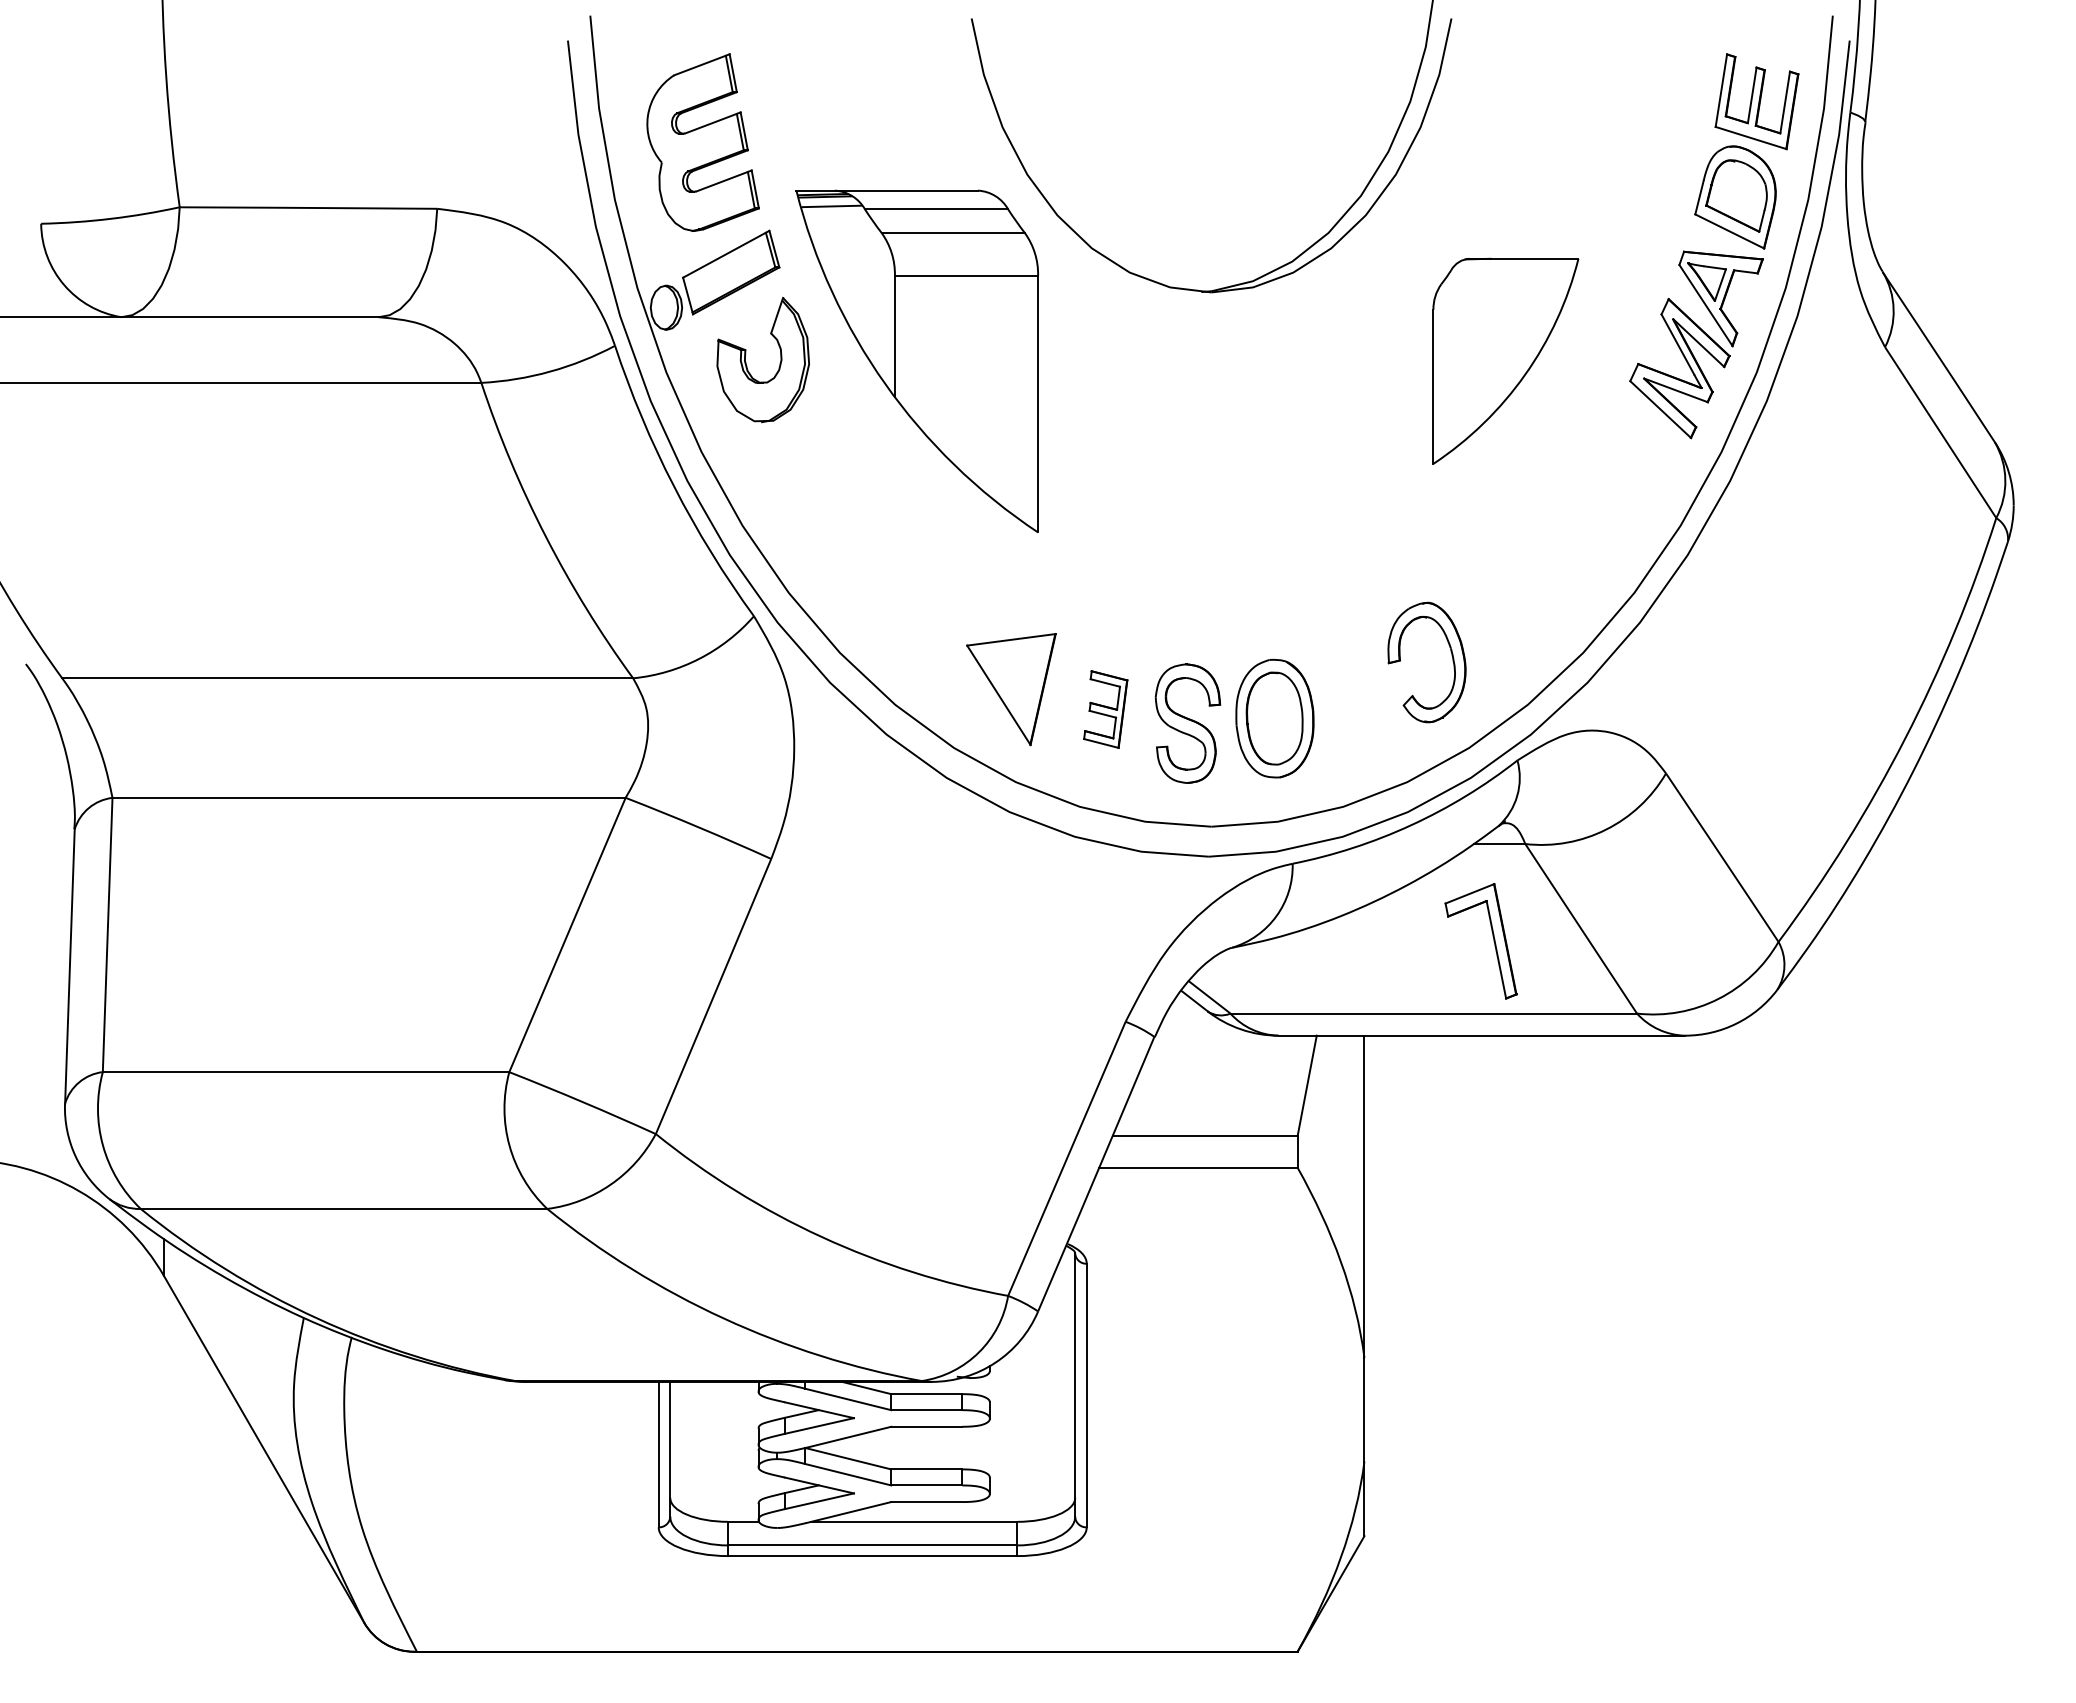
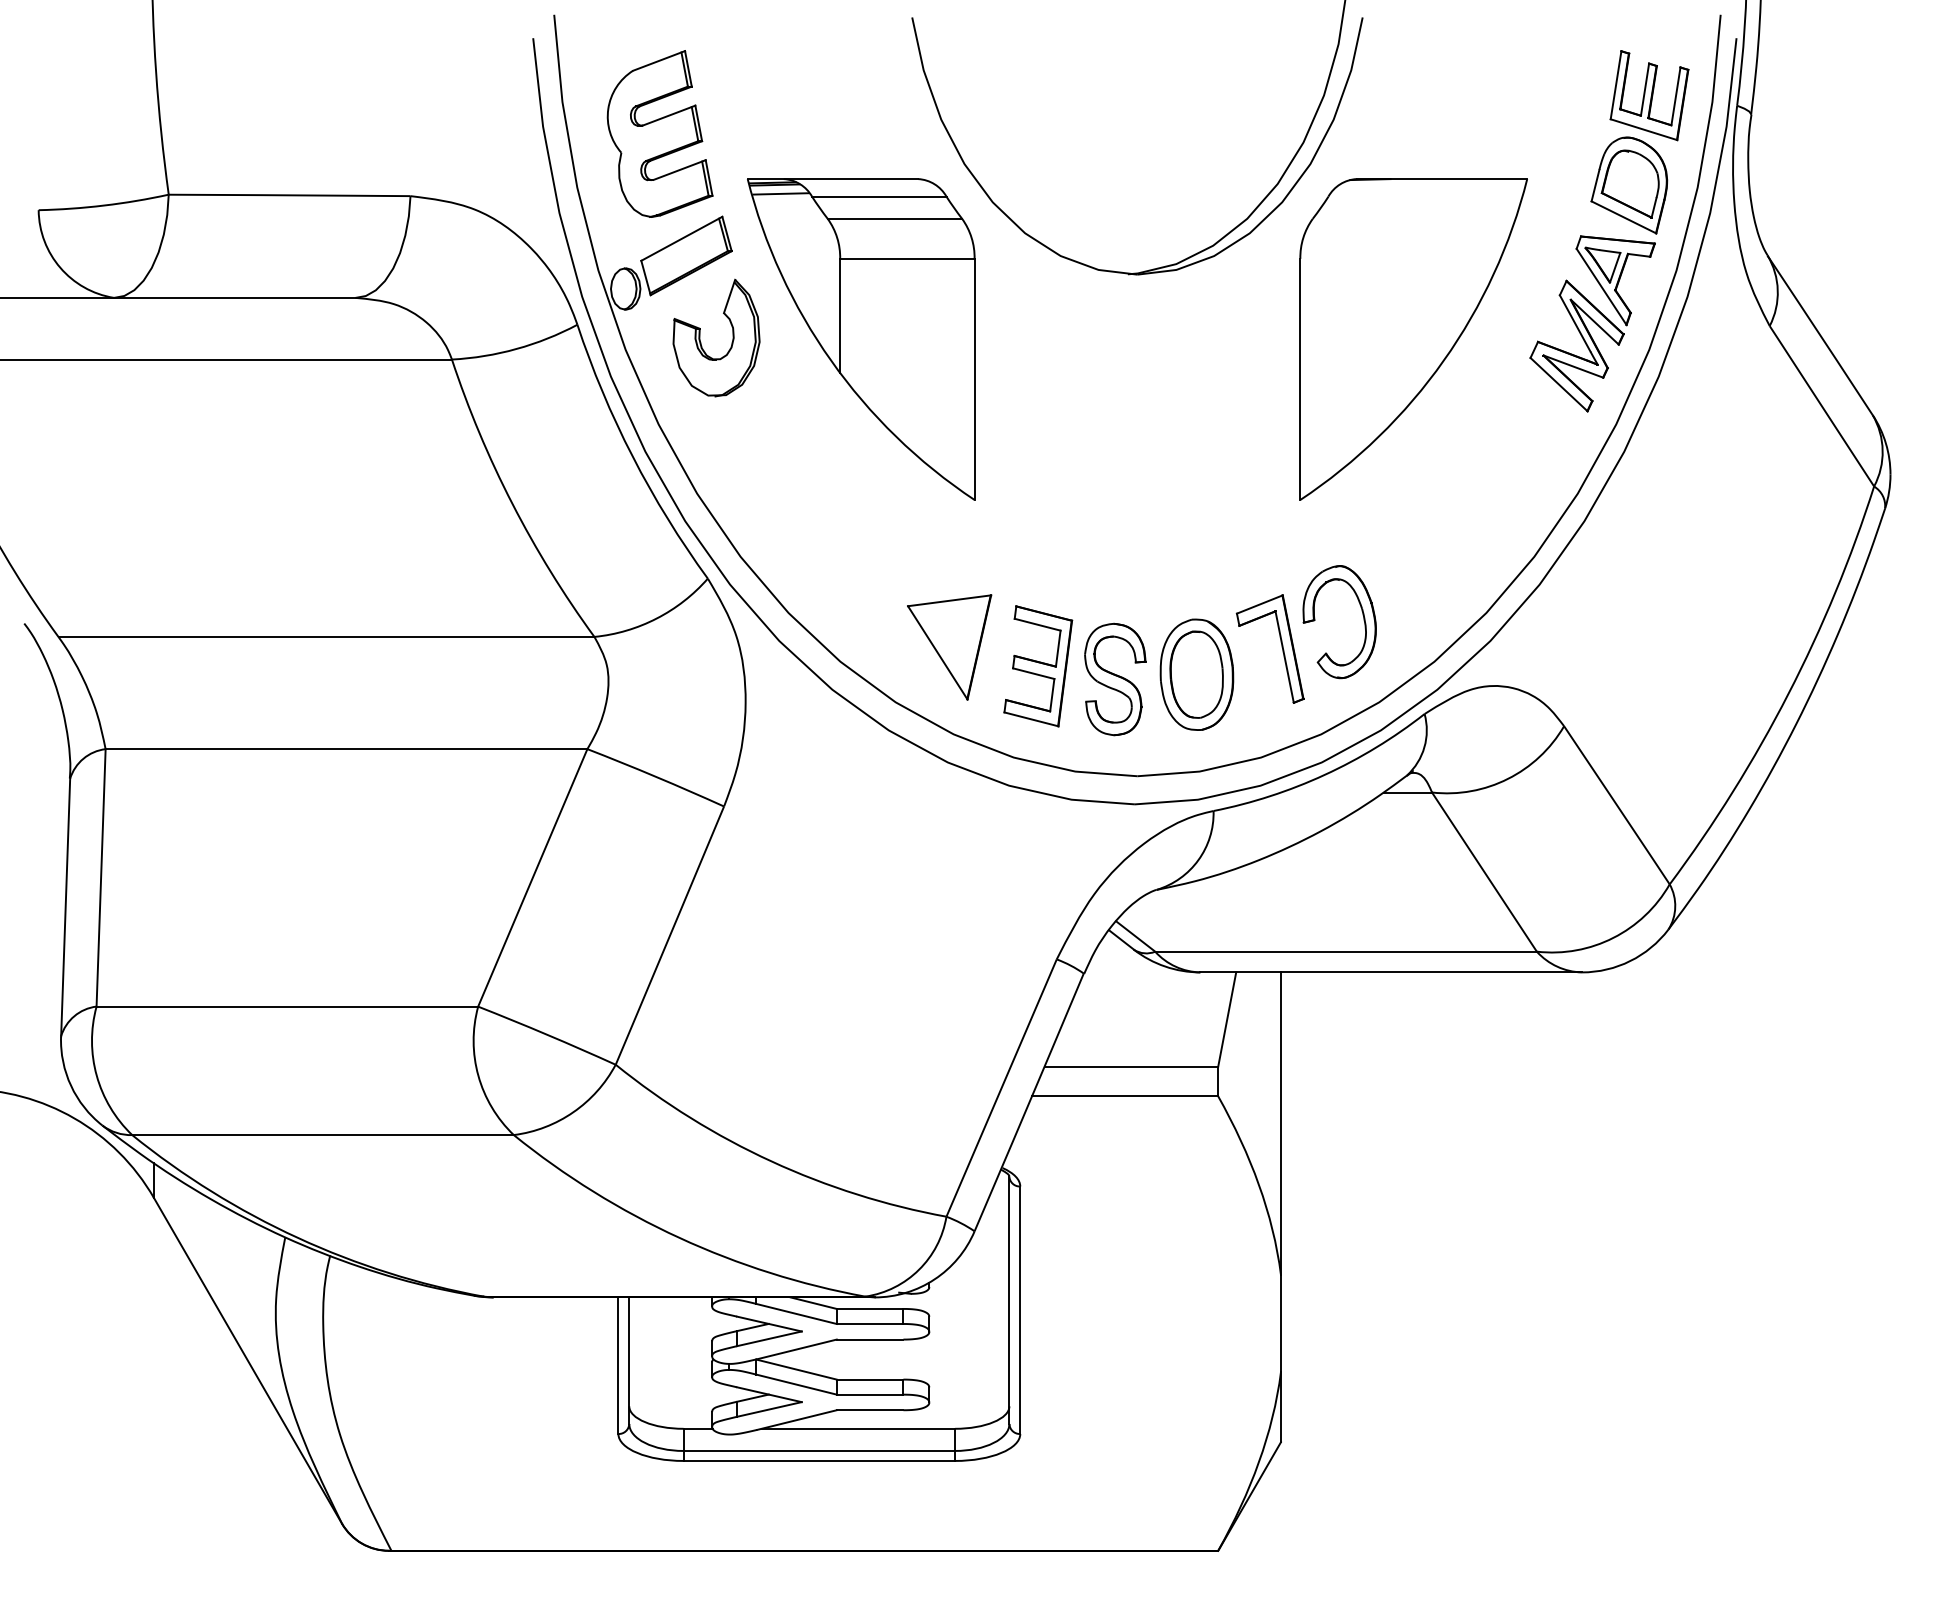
part: (1505, 360) -> (1413, 338), size x1.67
part: (1105, 709) -> (1037, 666), size x1.67
part: (1492, 936) -> (1281, 644), moved

